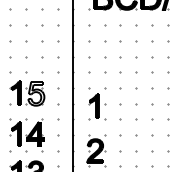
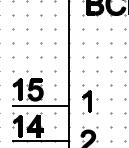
fill: (36, 93) -> (35, 89), added
line: (41, 111) -> (40, 105), added
line: (41, 150) -> (40, 140), added

